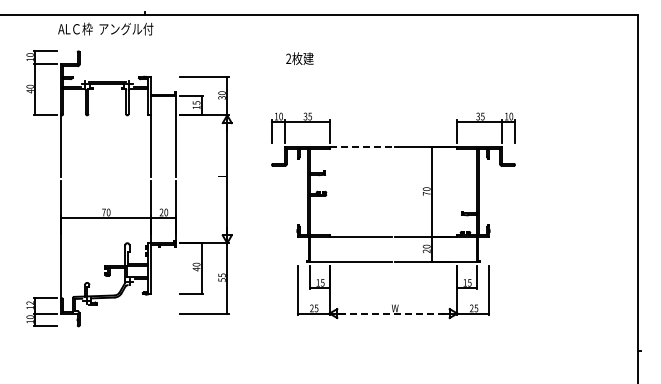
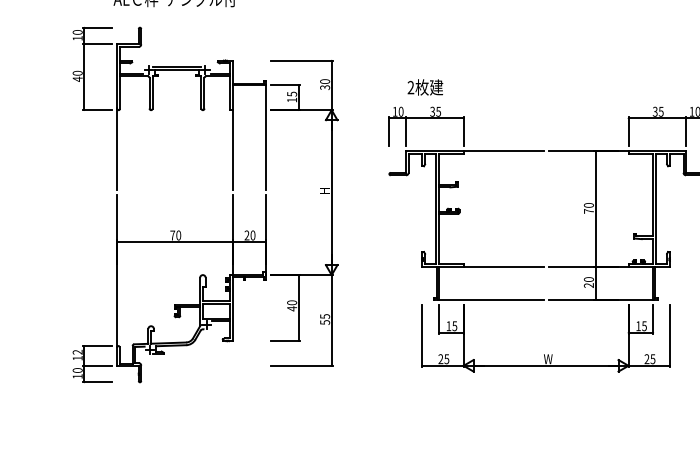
text: (299, 58) -> (424, 87), moved
line: (361, 147) -> (504, 151), dashed -> solid
line: (393, 313) -> (546, 365), dashed -> solid

